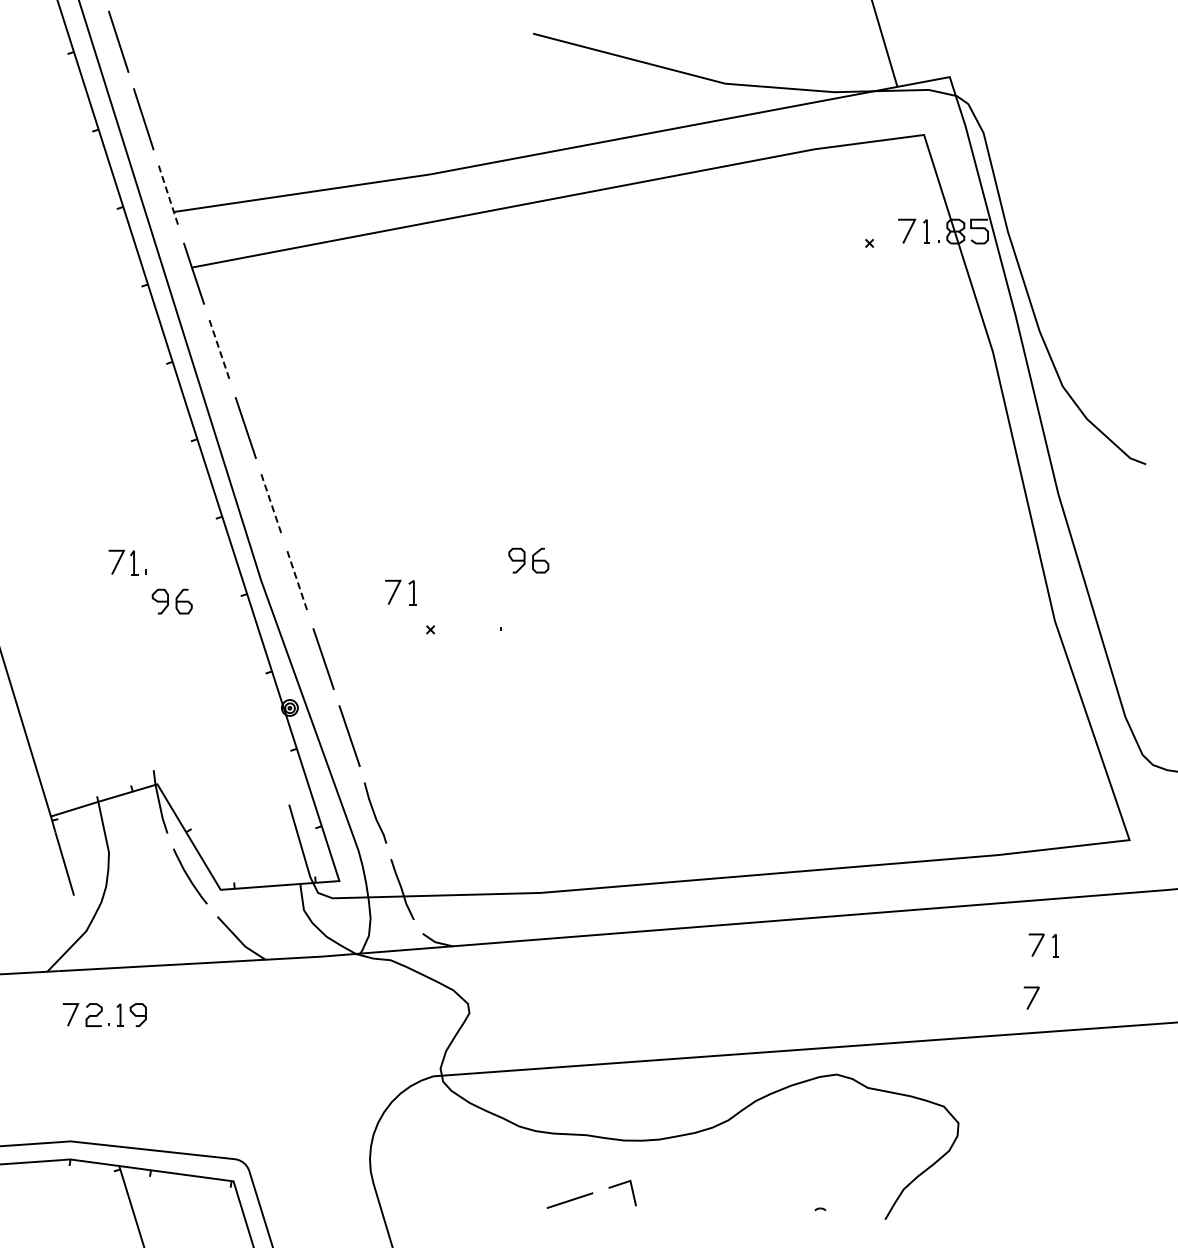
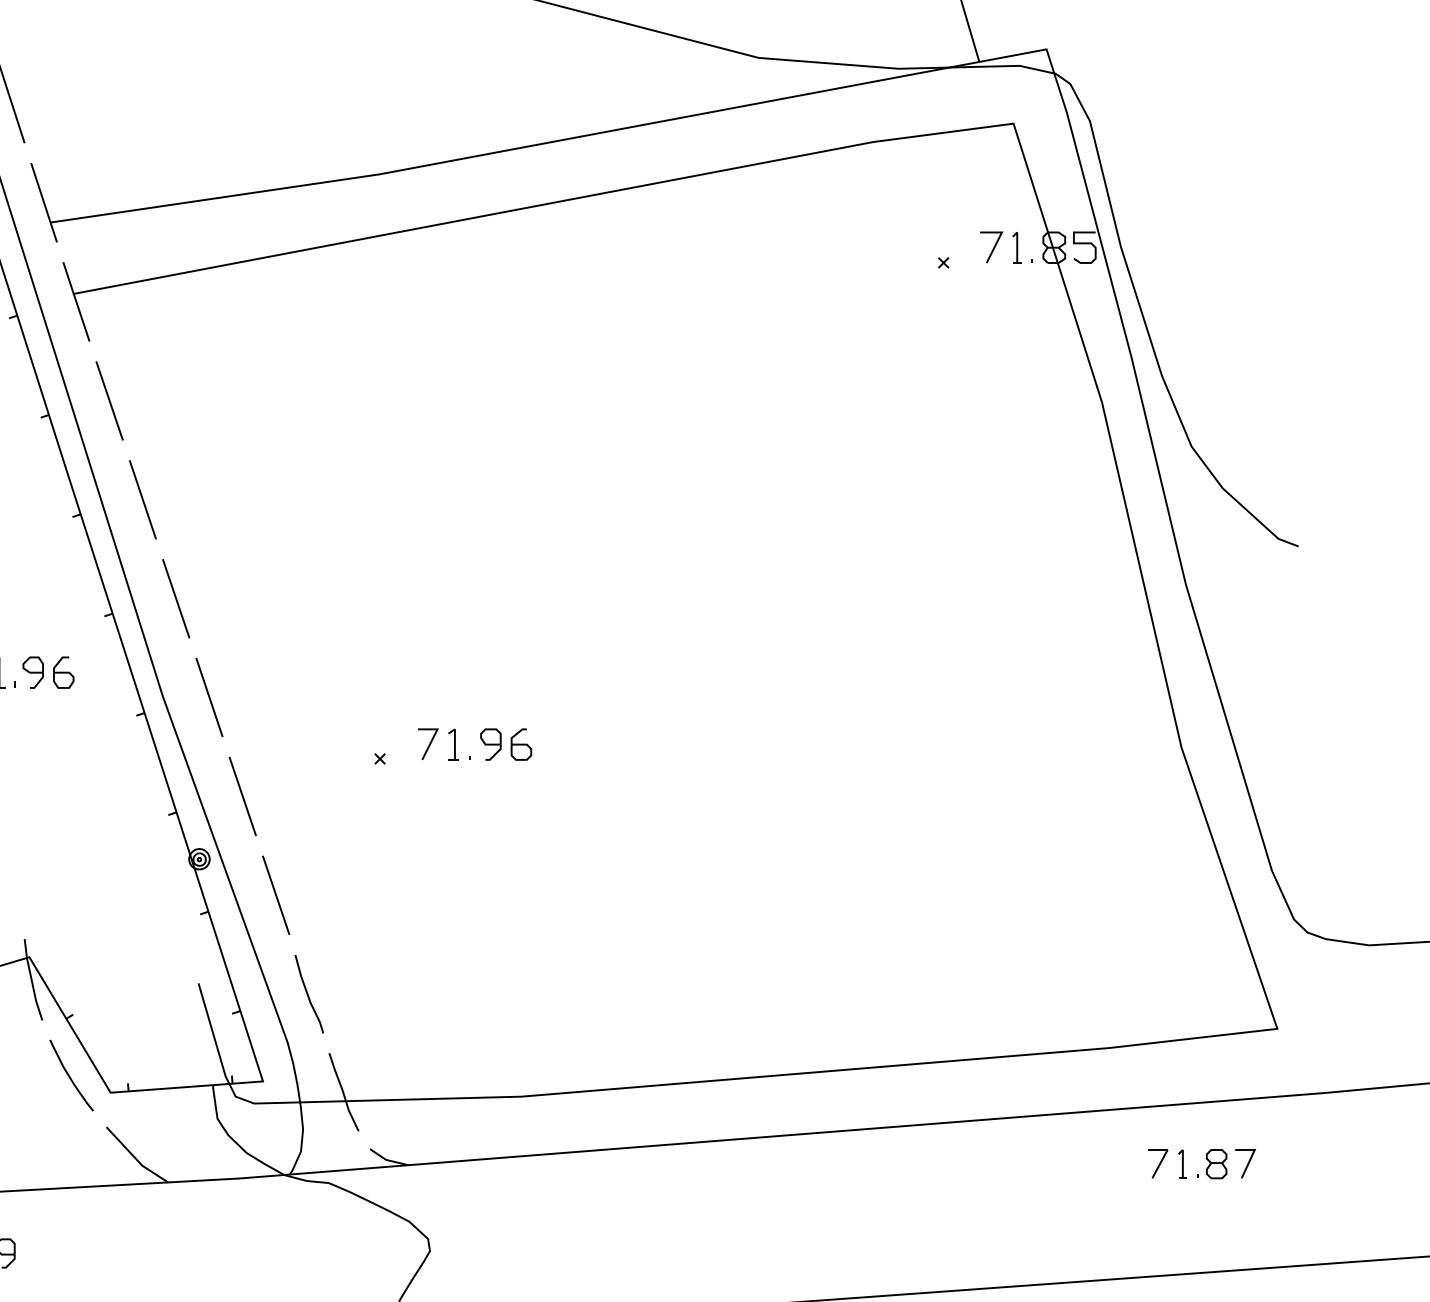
line: (169, 197) -> (44, 203), dashed -> solid
line: (219, 350) -> (109, 400), dashed -> solid
line: (271, 505) -> (175, 599), dashed -> solid
part: (528, 560) -> (505, 744), moved
line: (297, 582) -> (209, 698), dashed -> solid
part: (400, 592) -> (437, 744), moved
part: (171, 601) -> (47, 672), moved
part: (1090, 945) -> (1227, 1164), added
line: (1032, 997) -> (1152, 1230), removed

